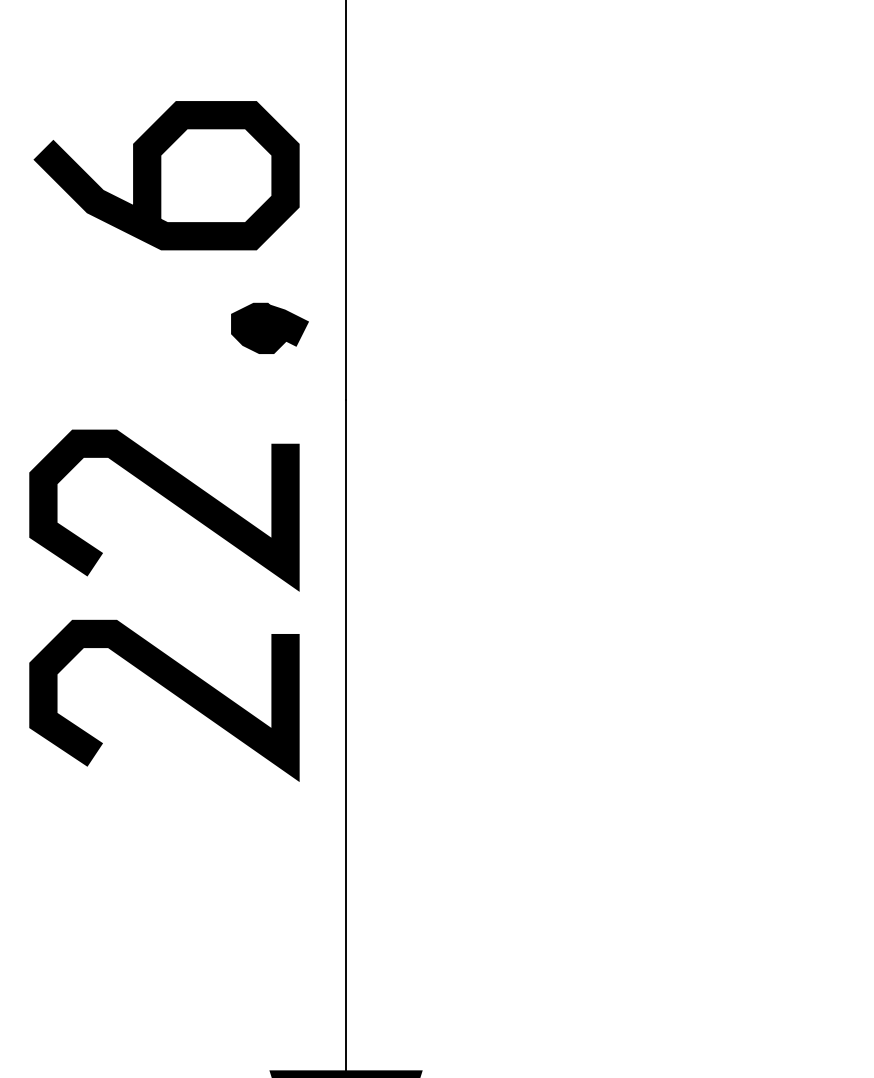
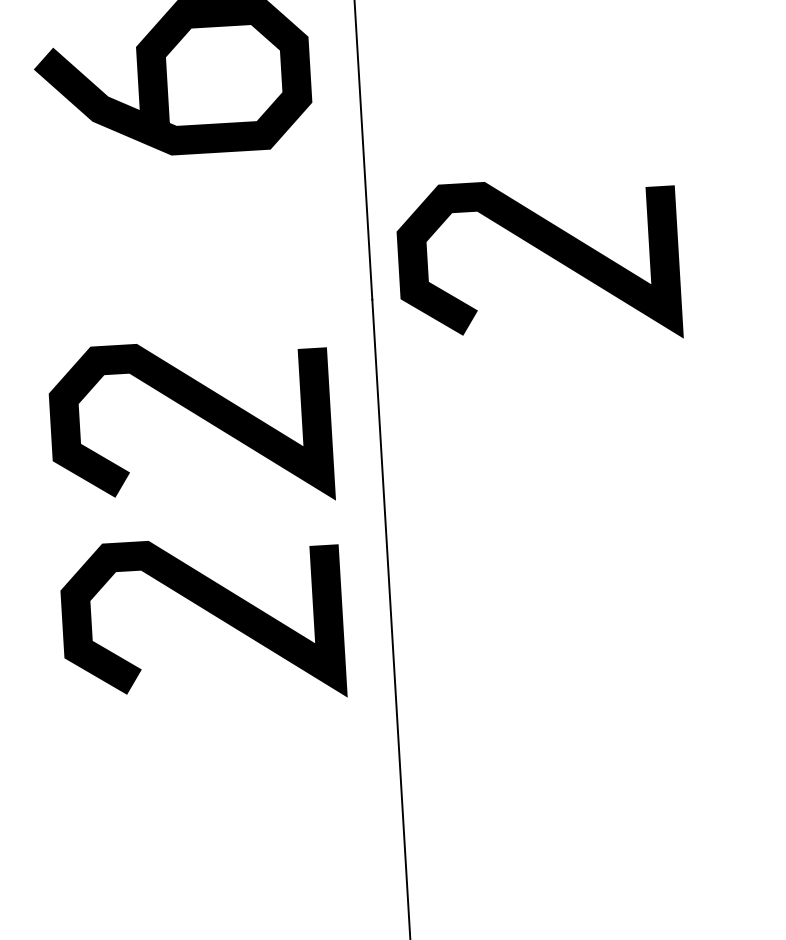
part: (269, 327) -> (288, 228), removed
curve: (515, 366) -> (545, 254), added

